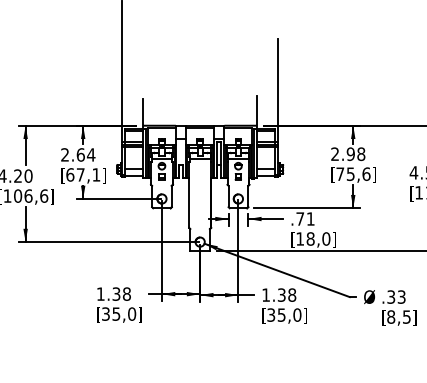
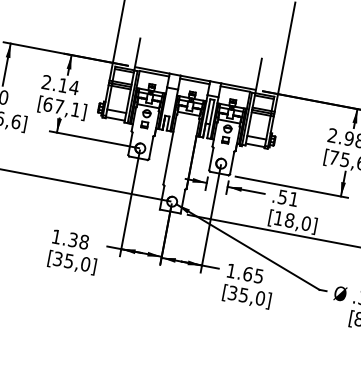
text: (80, 154) -> (63, 85), 2.64 -> 2.14
text: (300, 218) -> (283, 196), .71 -> .51
text: (286, 294) -> (253, 274), 1.38 -> 1.65

